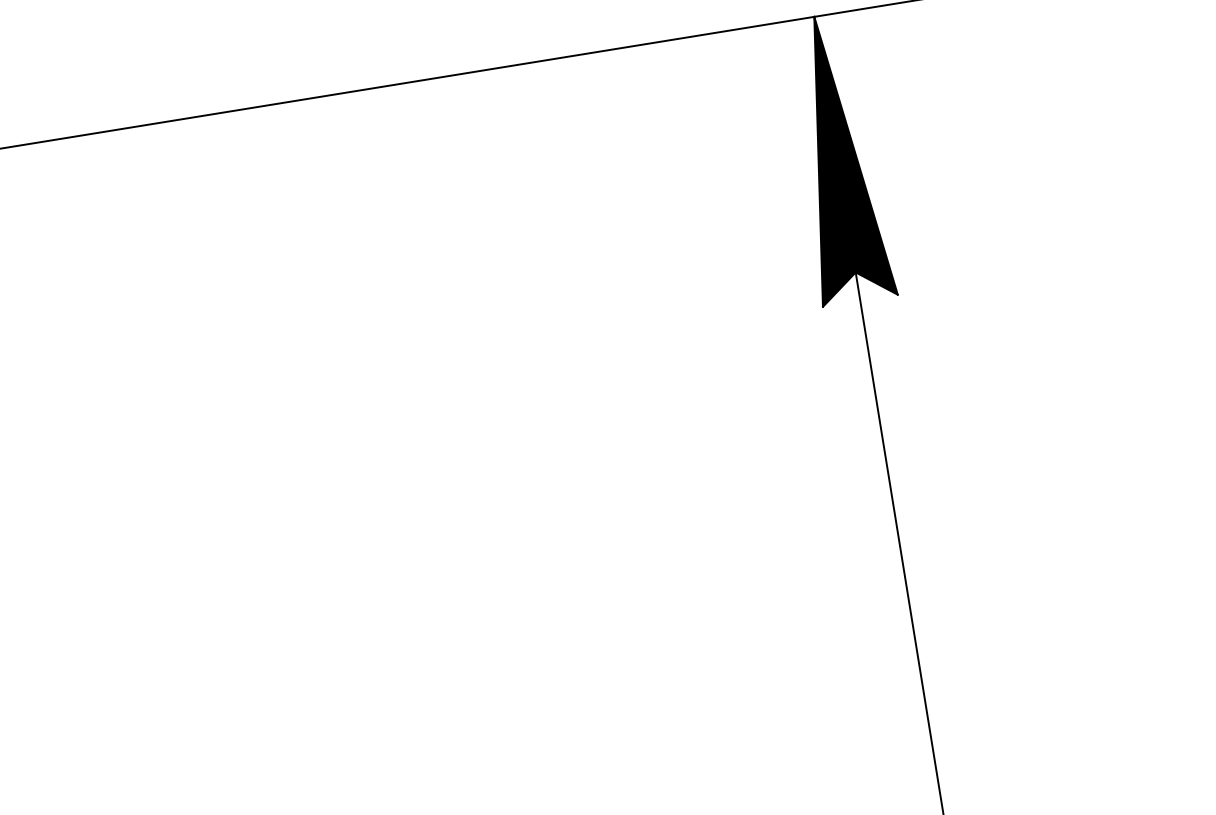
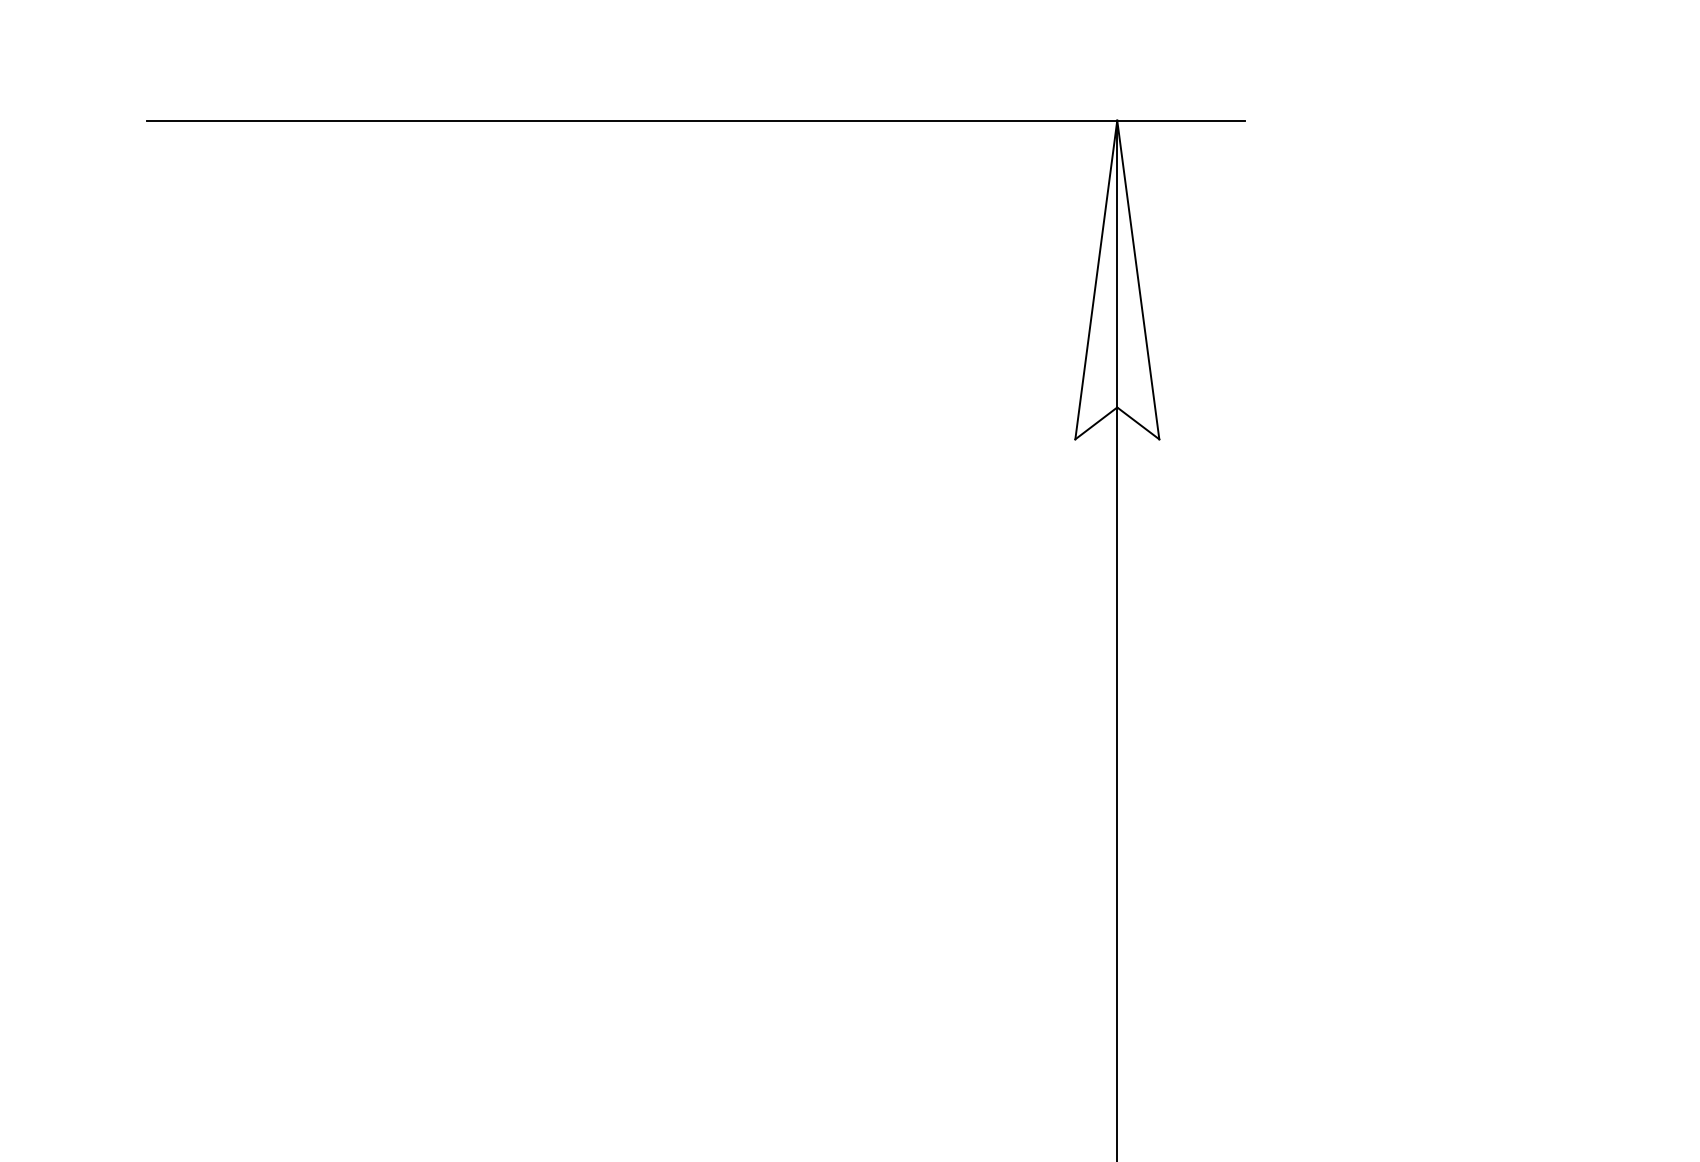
fill: (837, 158) -> (1117, 279), removed

